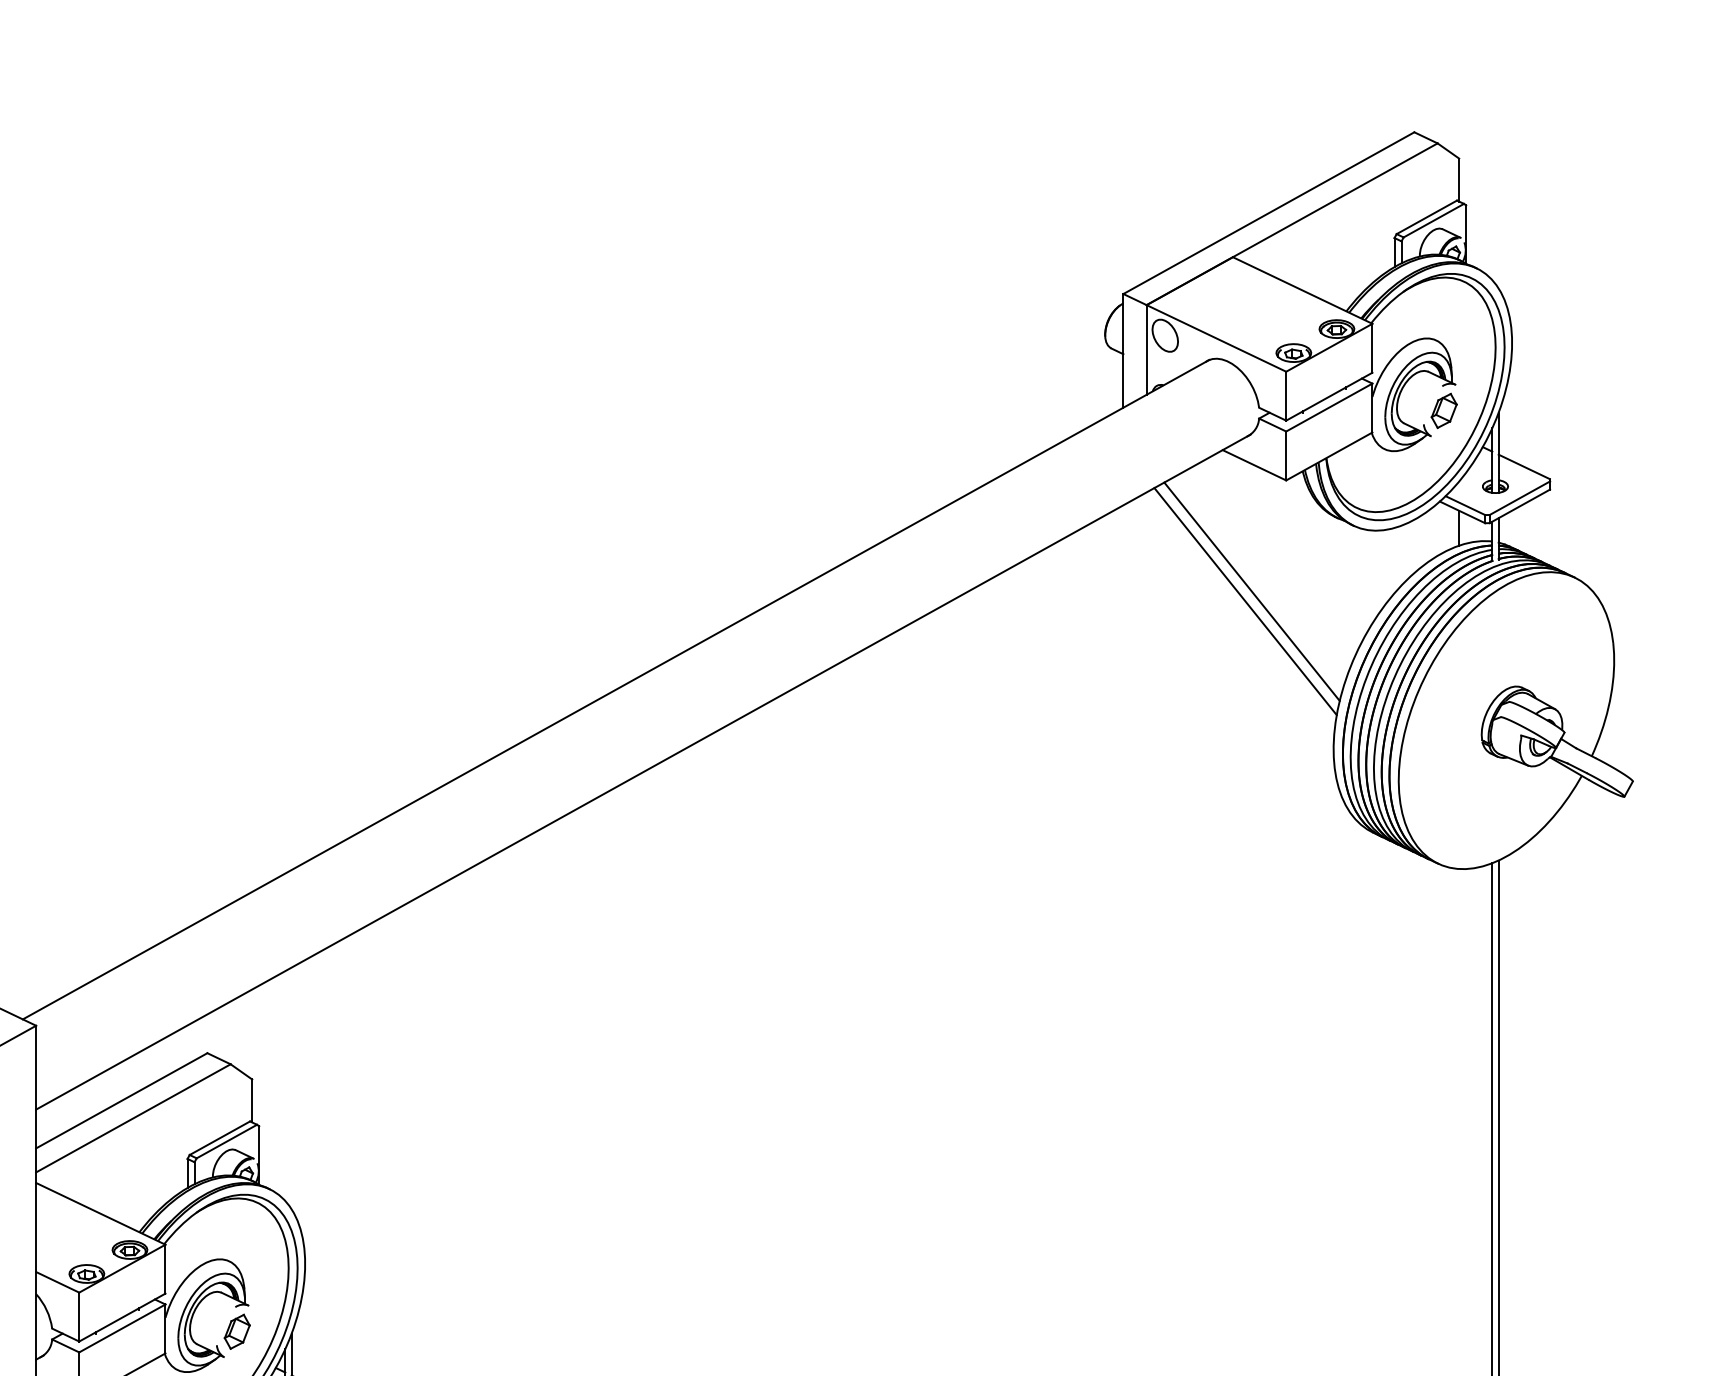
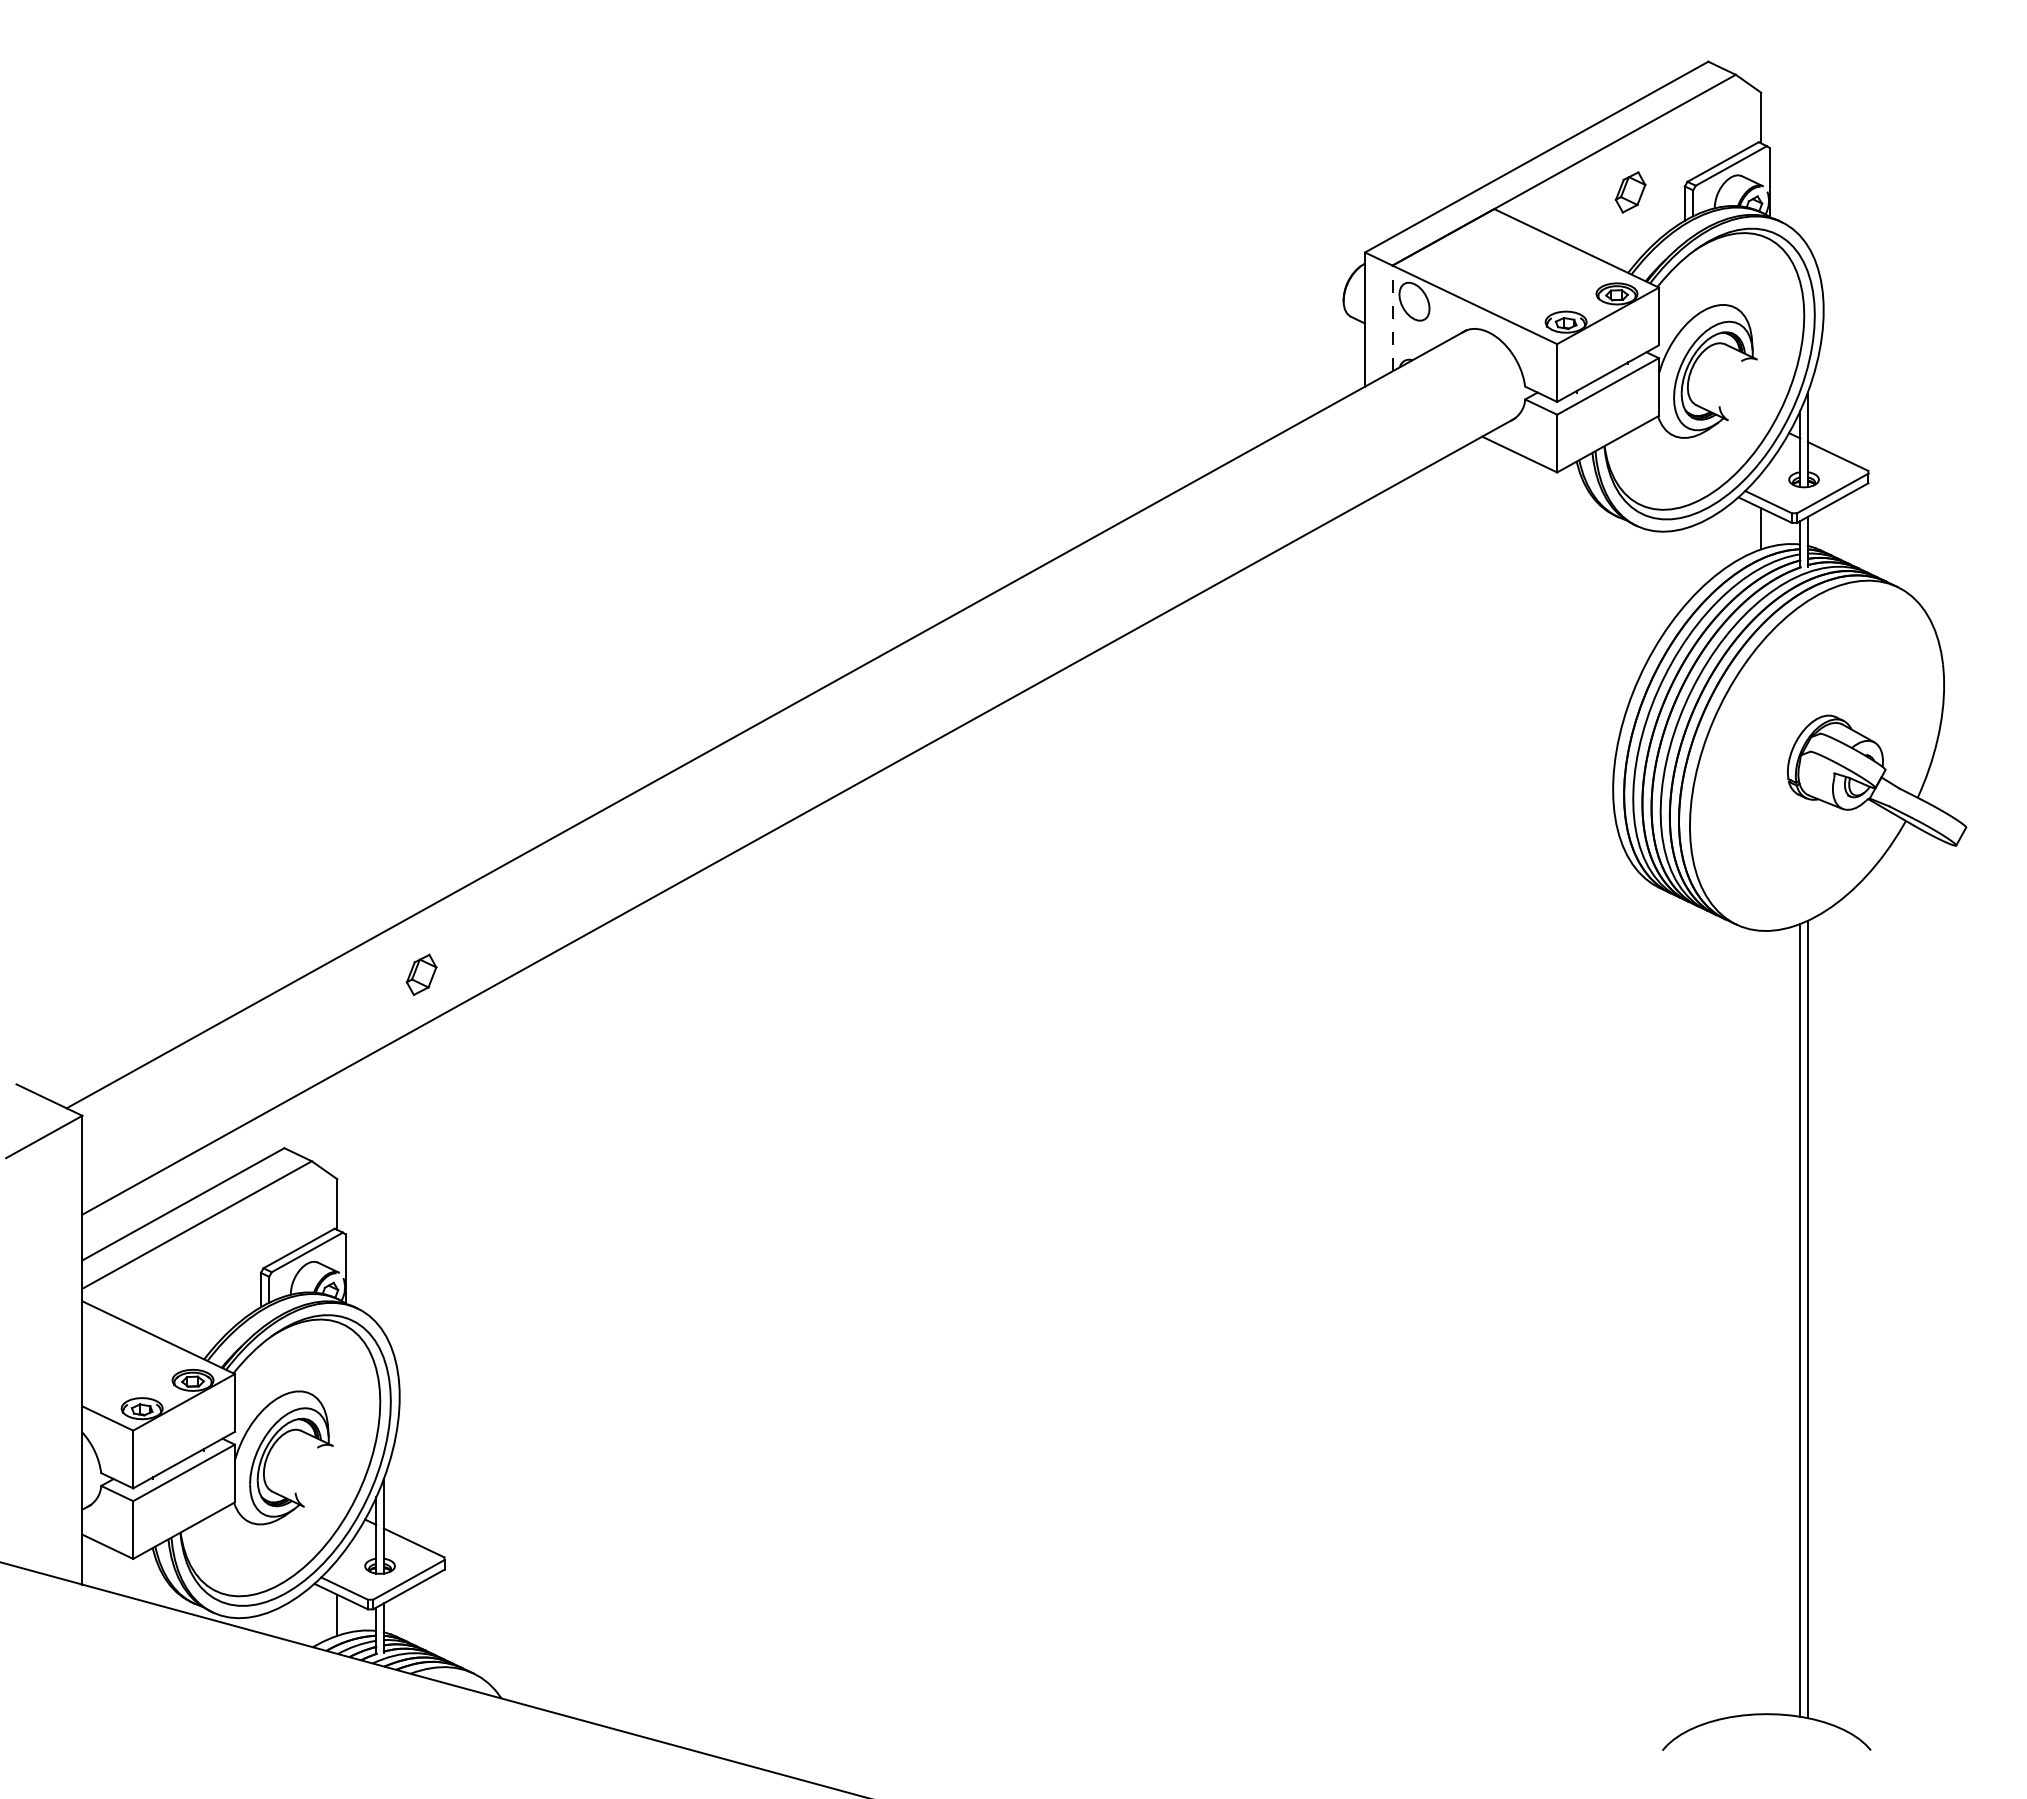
line: (1146, 349) -> (1392, 318), solid -> dashed
part: (1444, 410) -> (1630, 192), moved
line: (1251, 591) -> (1516, 603), removed
line: (1244, 601) -> (1508, 615), removed
part: (237, 1331) -> (421, 974), moved

